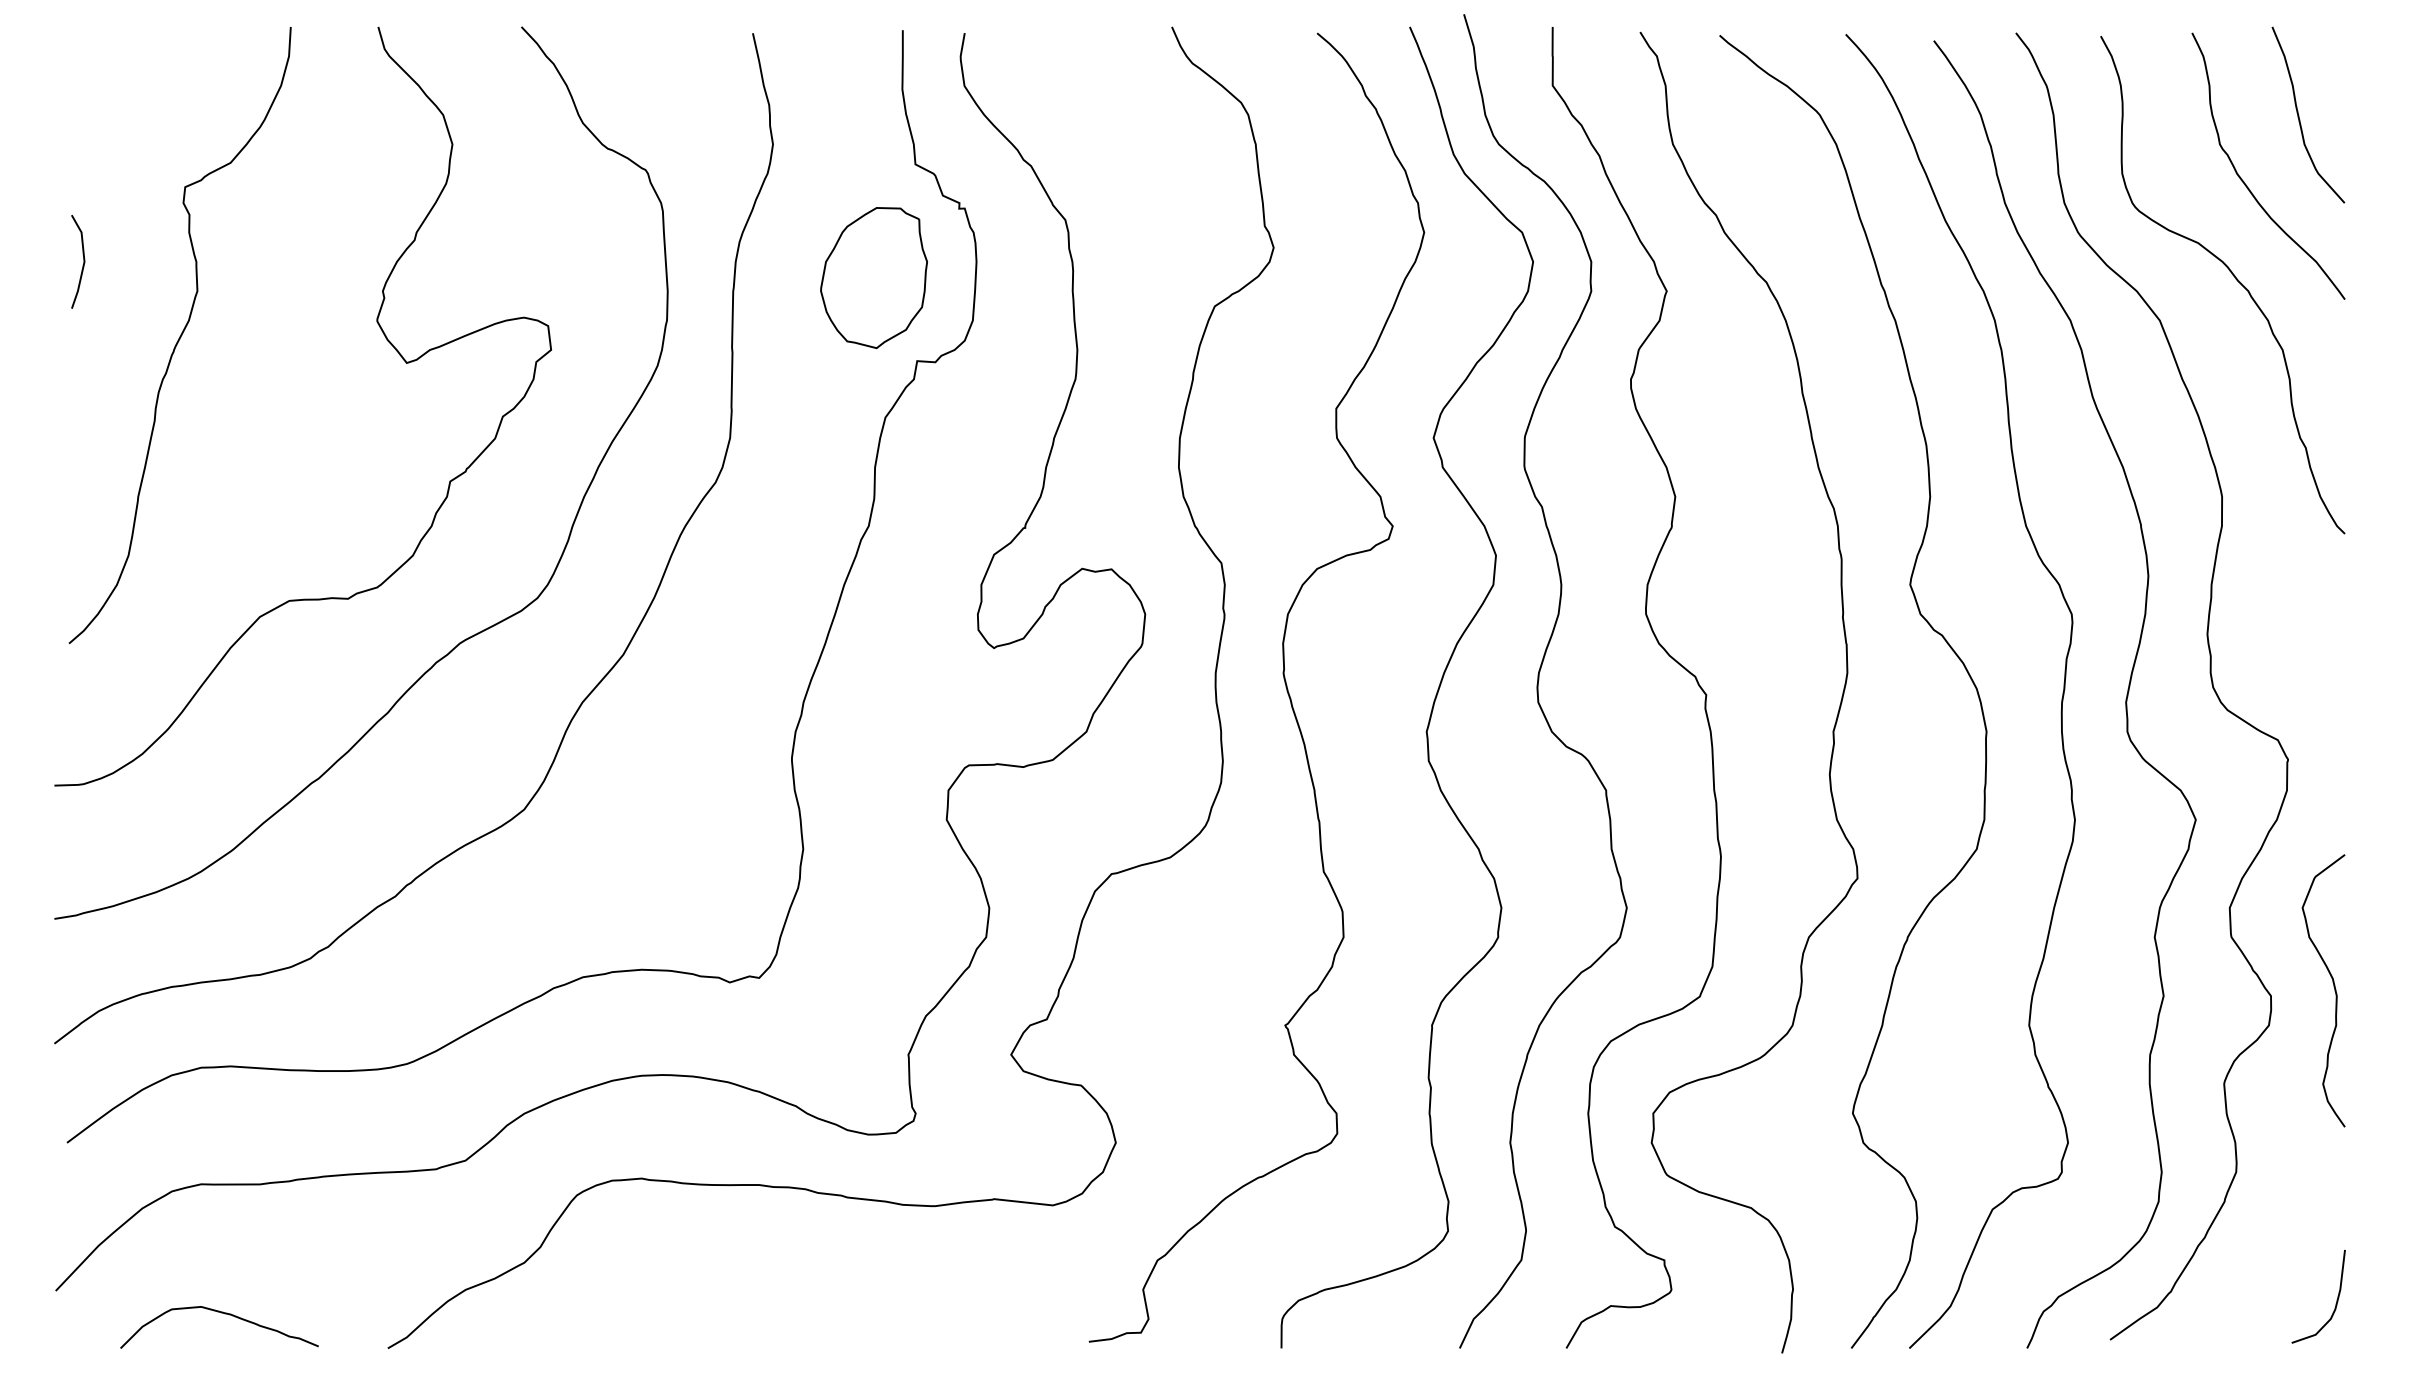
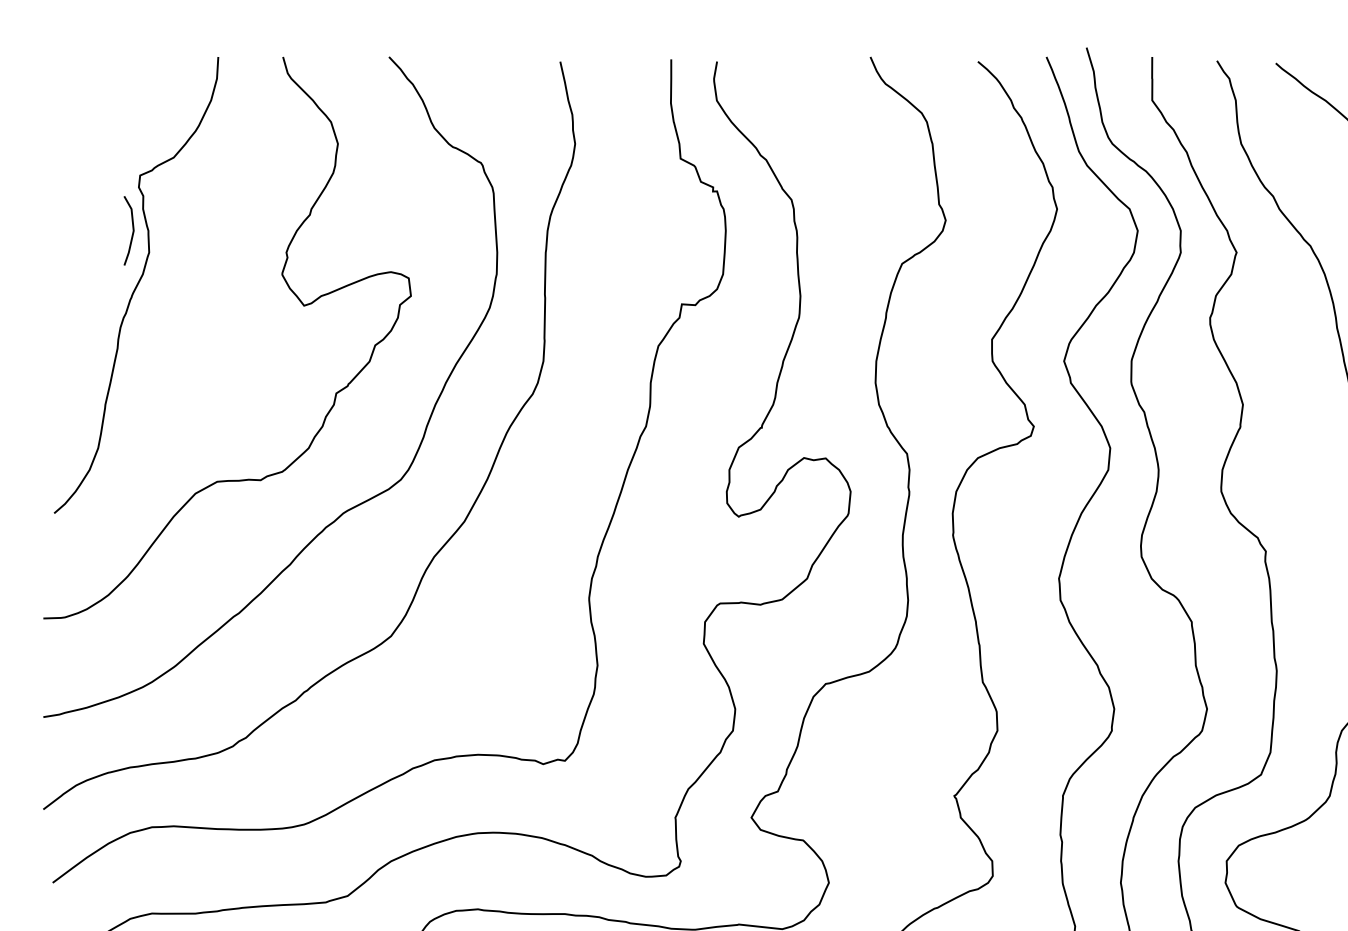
line: (83, 261) -> (132, 230), moved
part: (873, 278) -> (649, 243), removed

